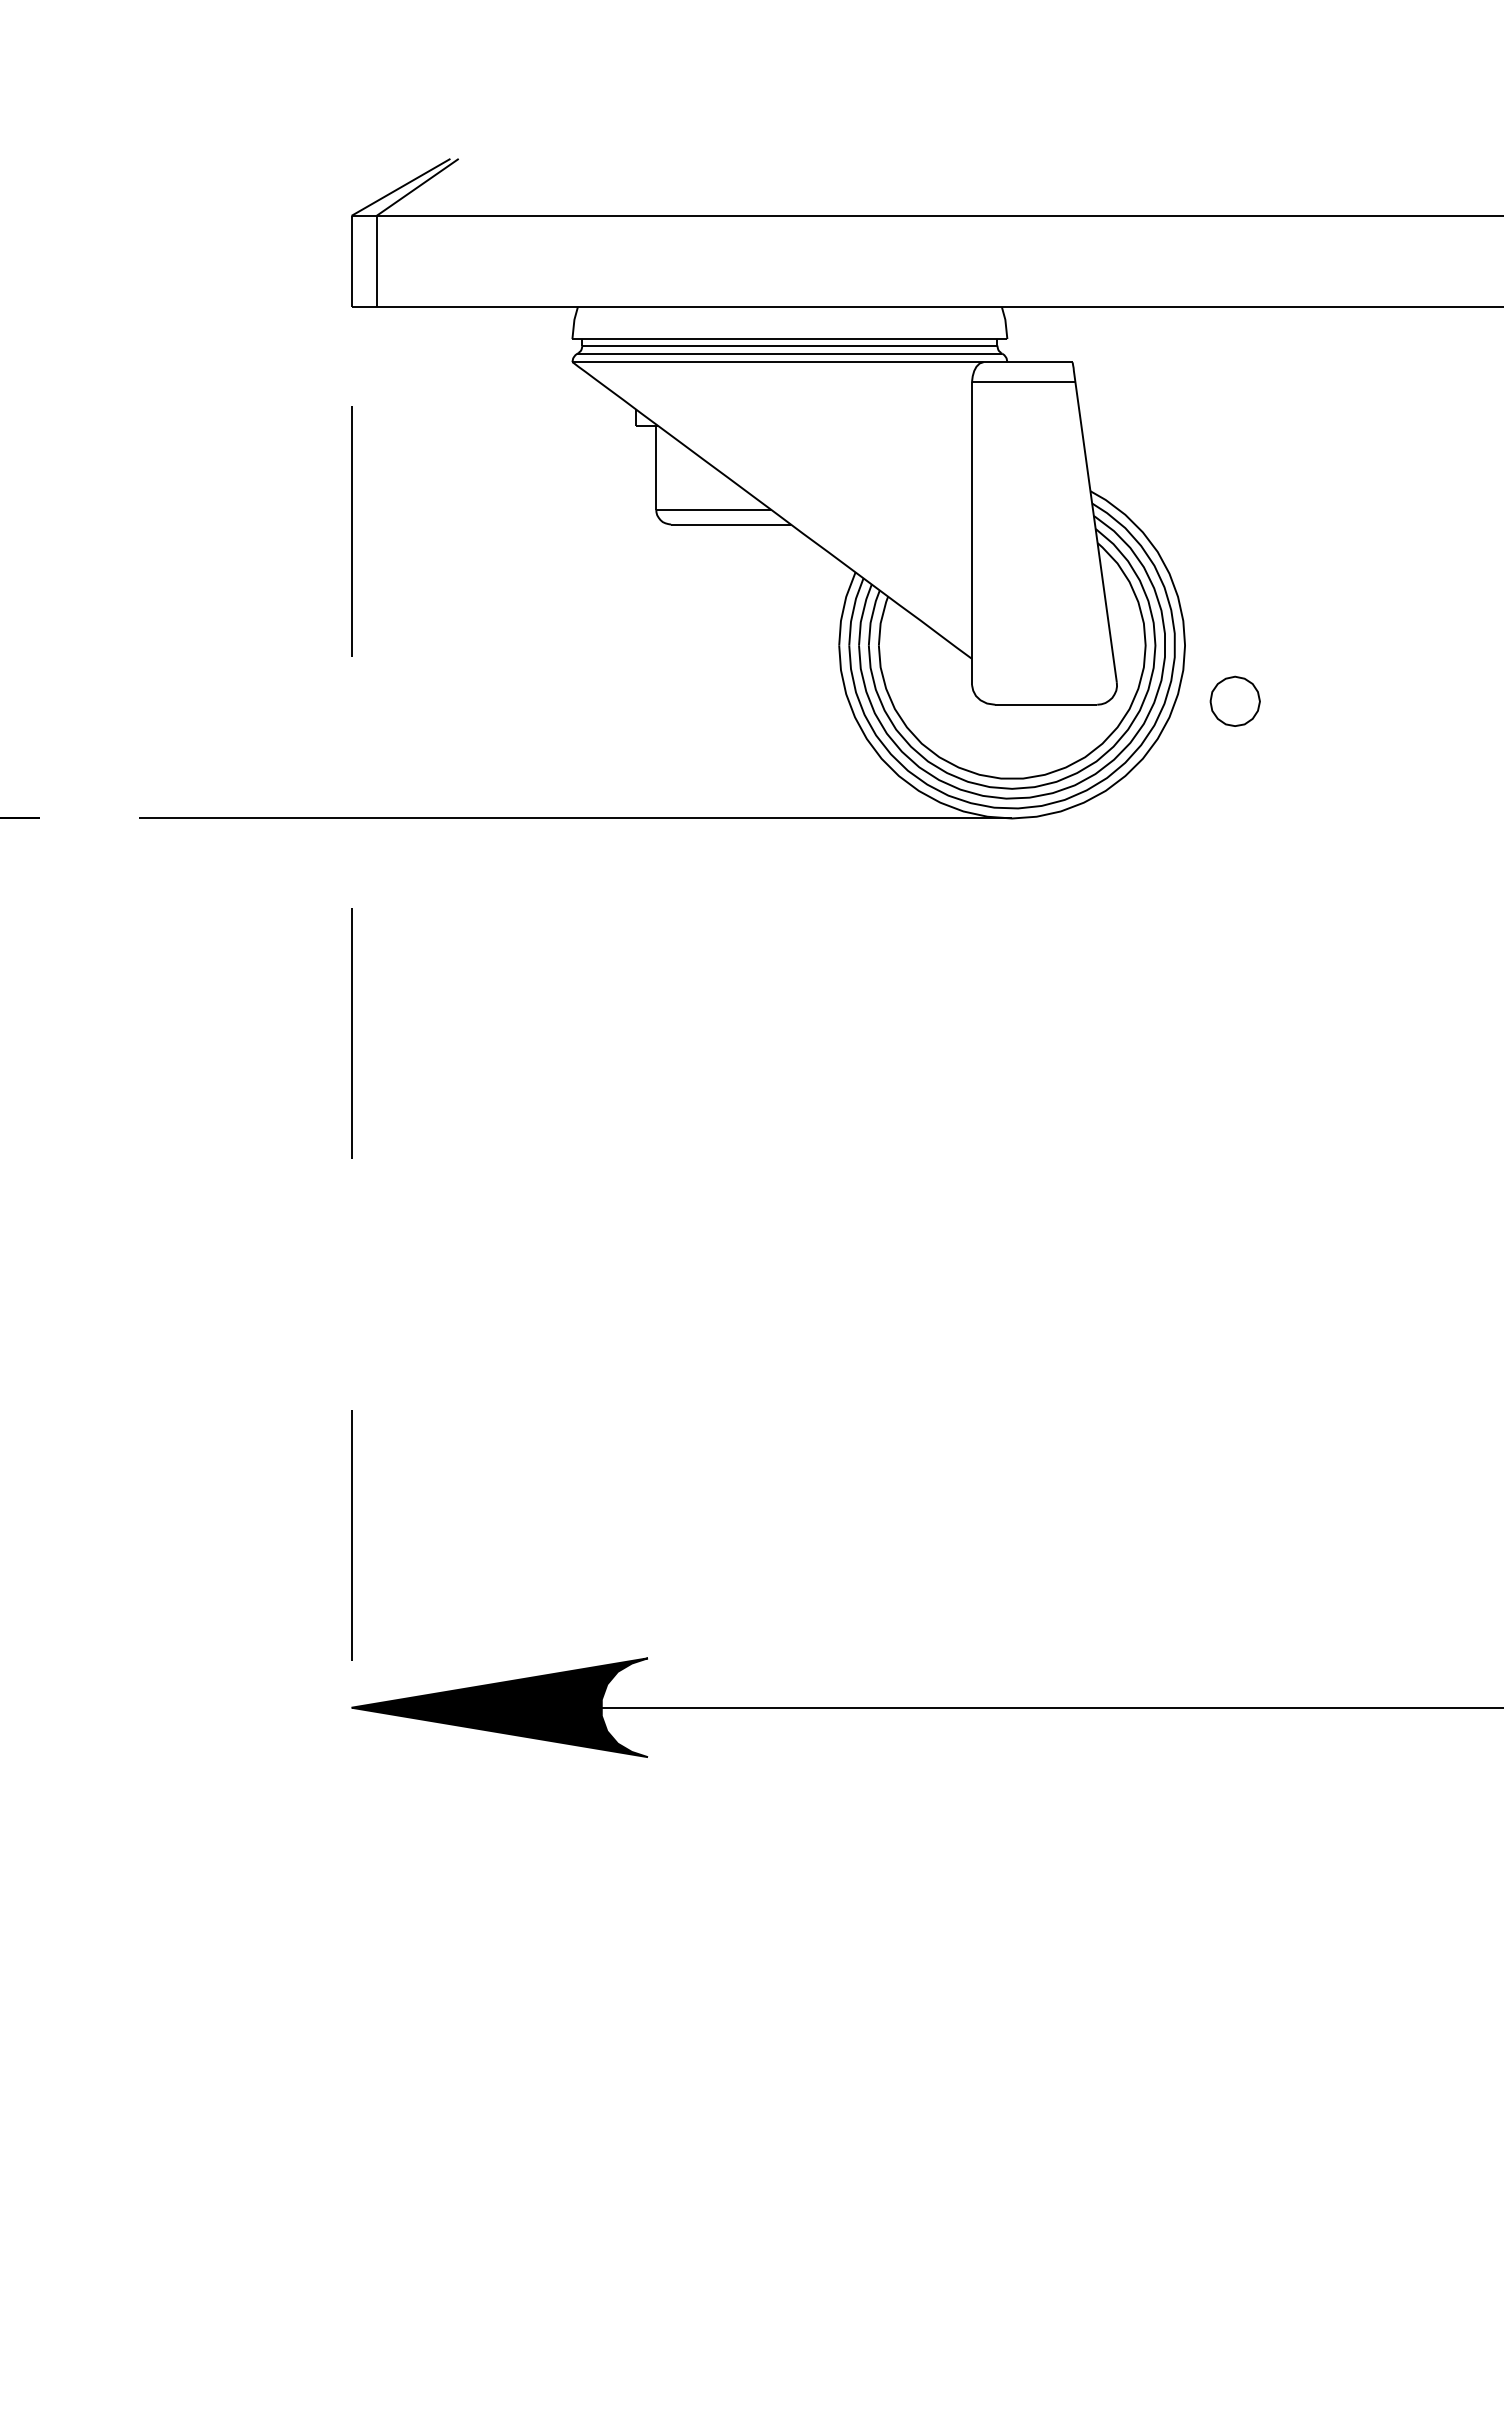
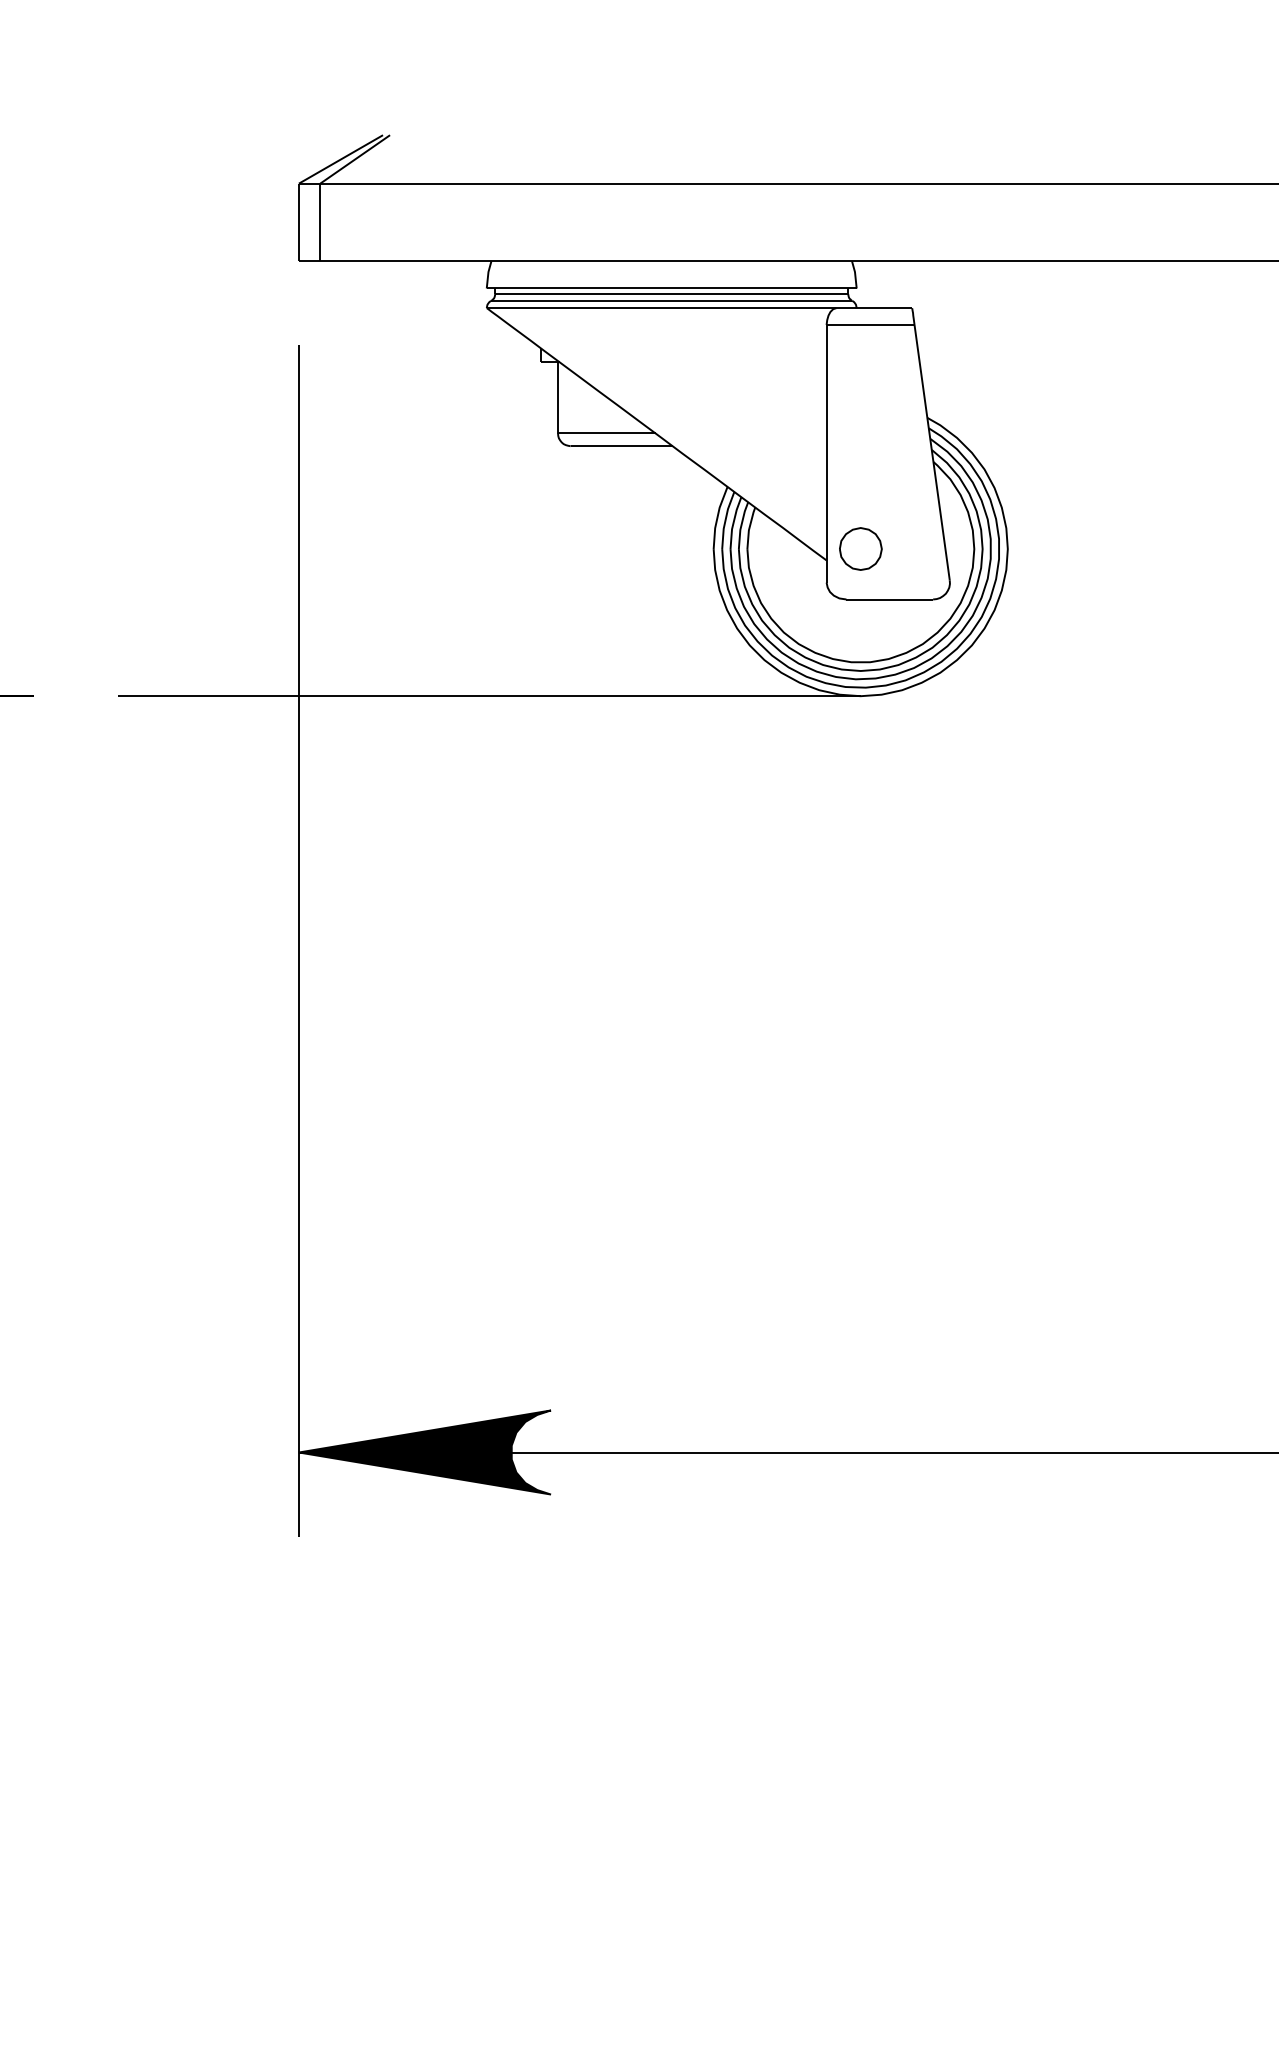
part: (1234, 700) -> (860, 548), moved
line: (351, 1106) -> (298, 941), dashed -> solid

